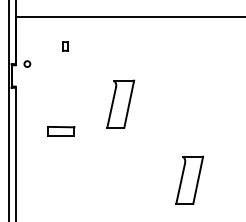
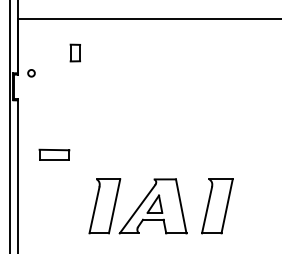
part: (65, 46) -> (75, 53), size x1.67
part: (120, 103) -> (138, 118), removed
part: (61, 131) -> (54, 155), moved
part: (120, 179) -> (138, 205), added

